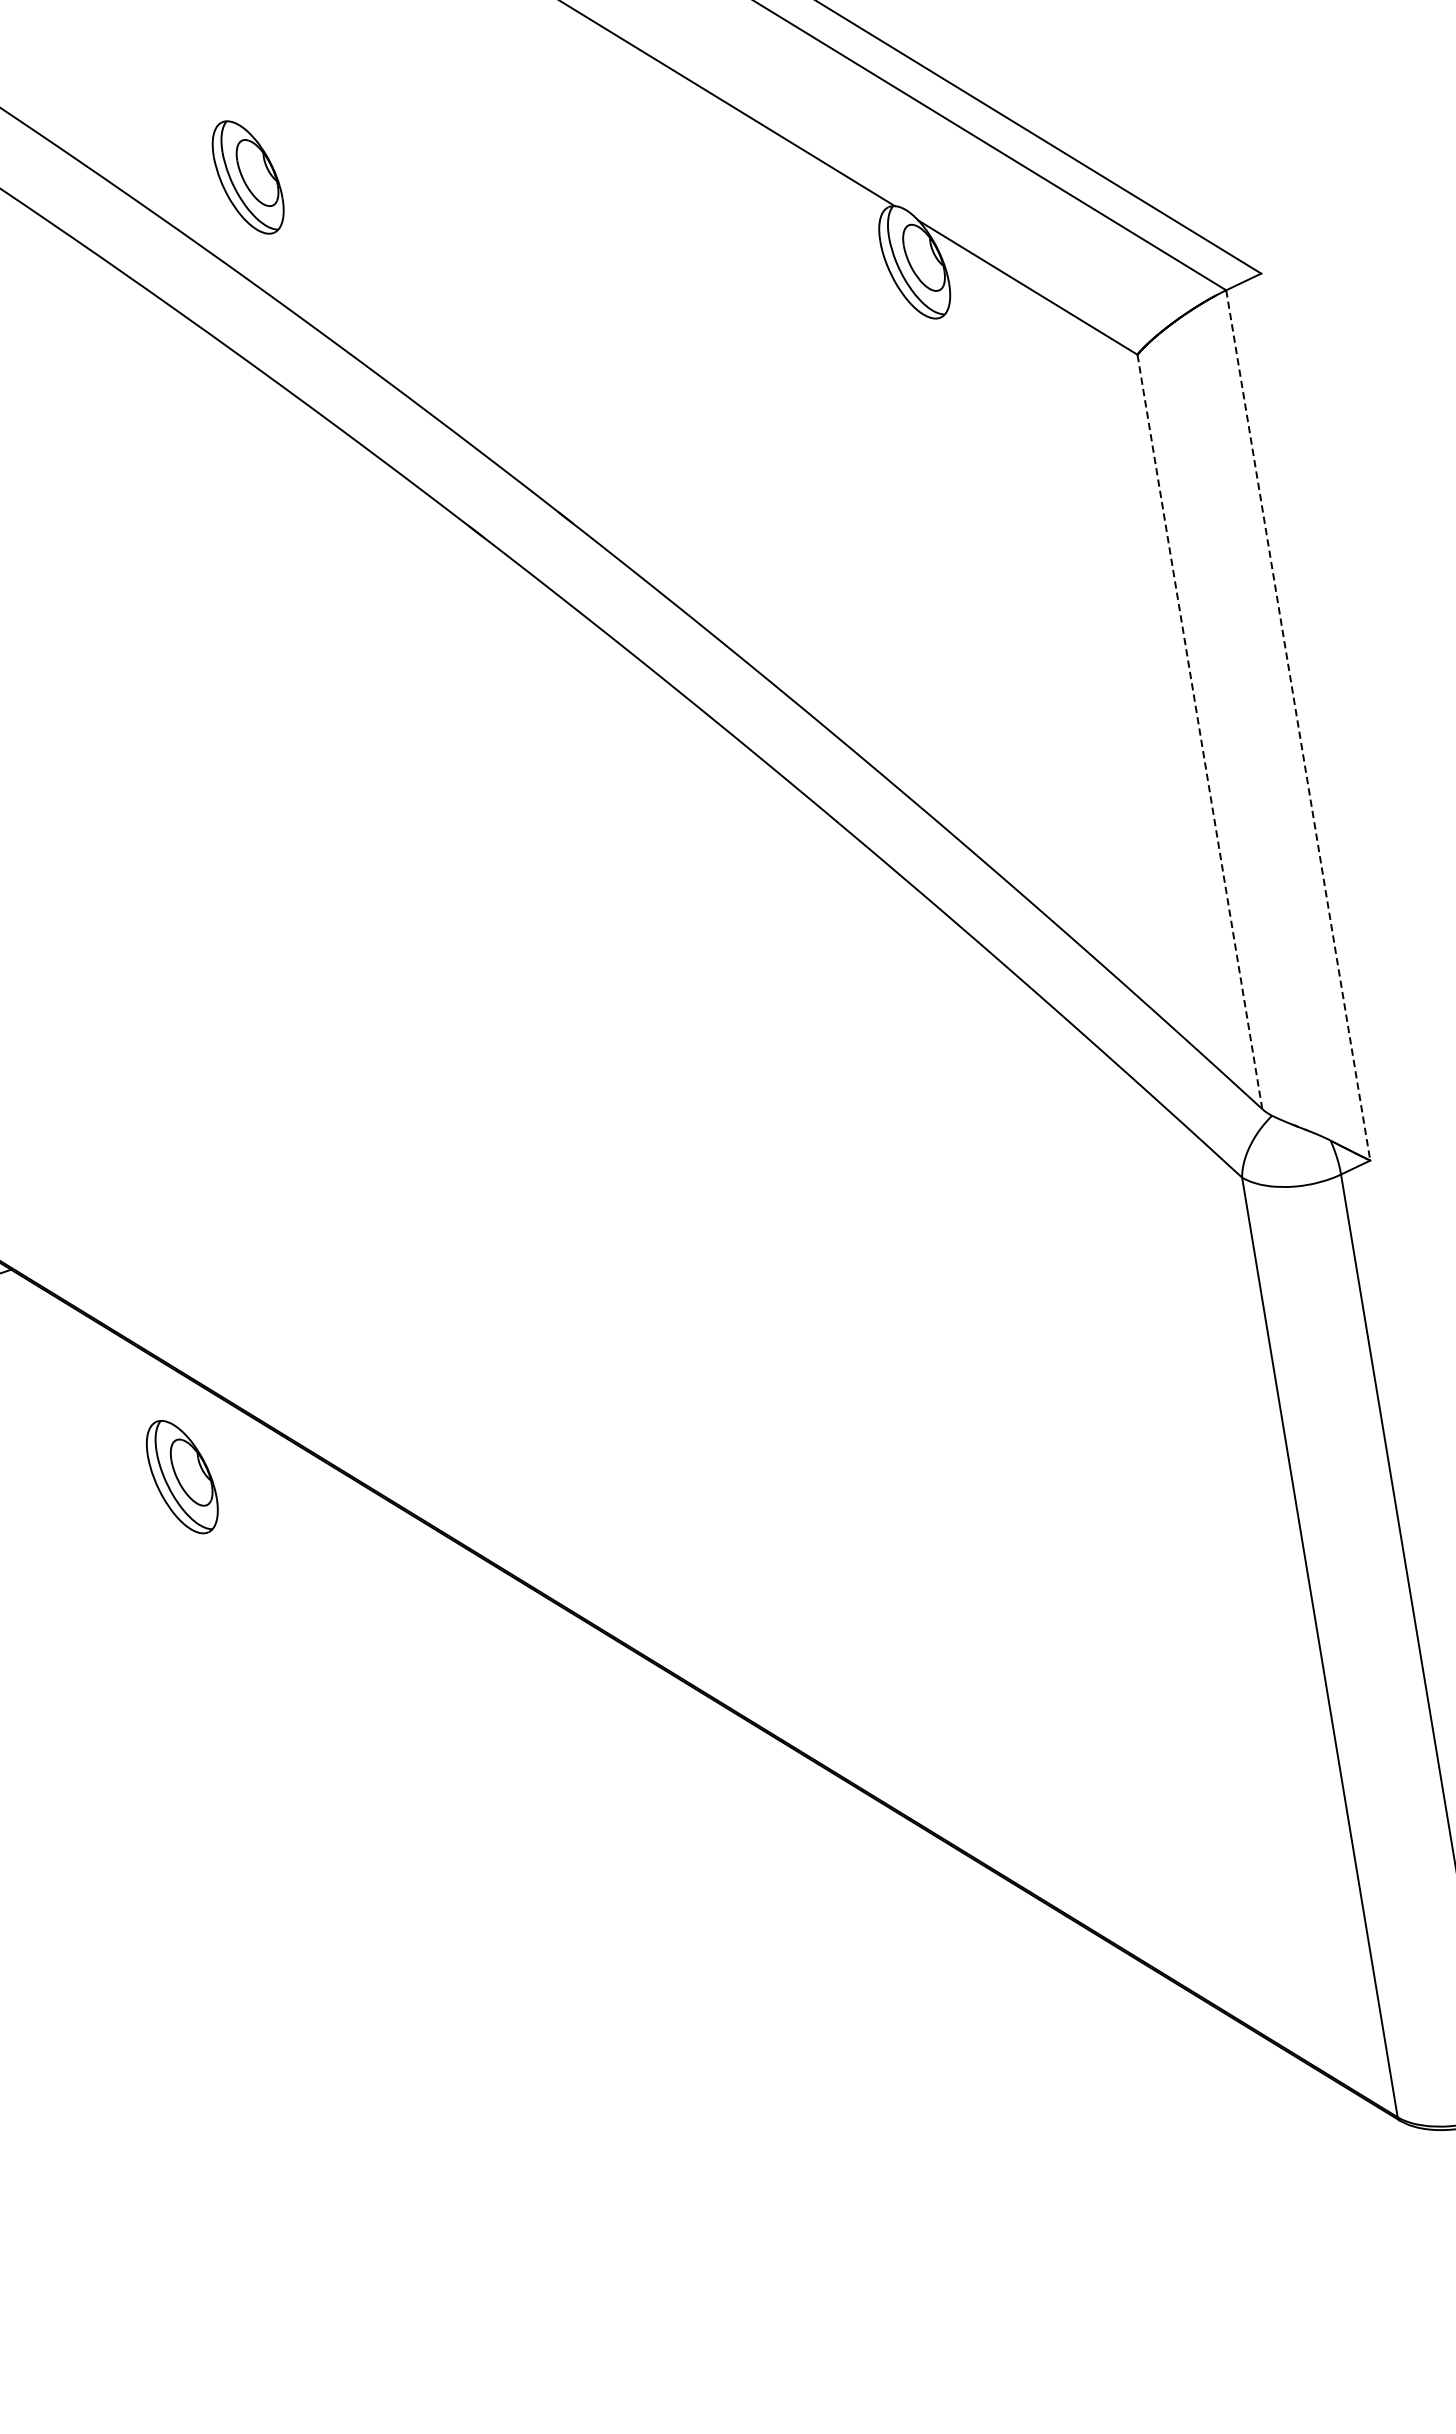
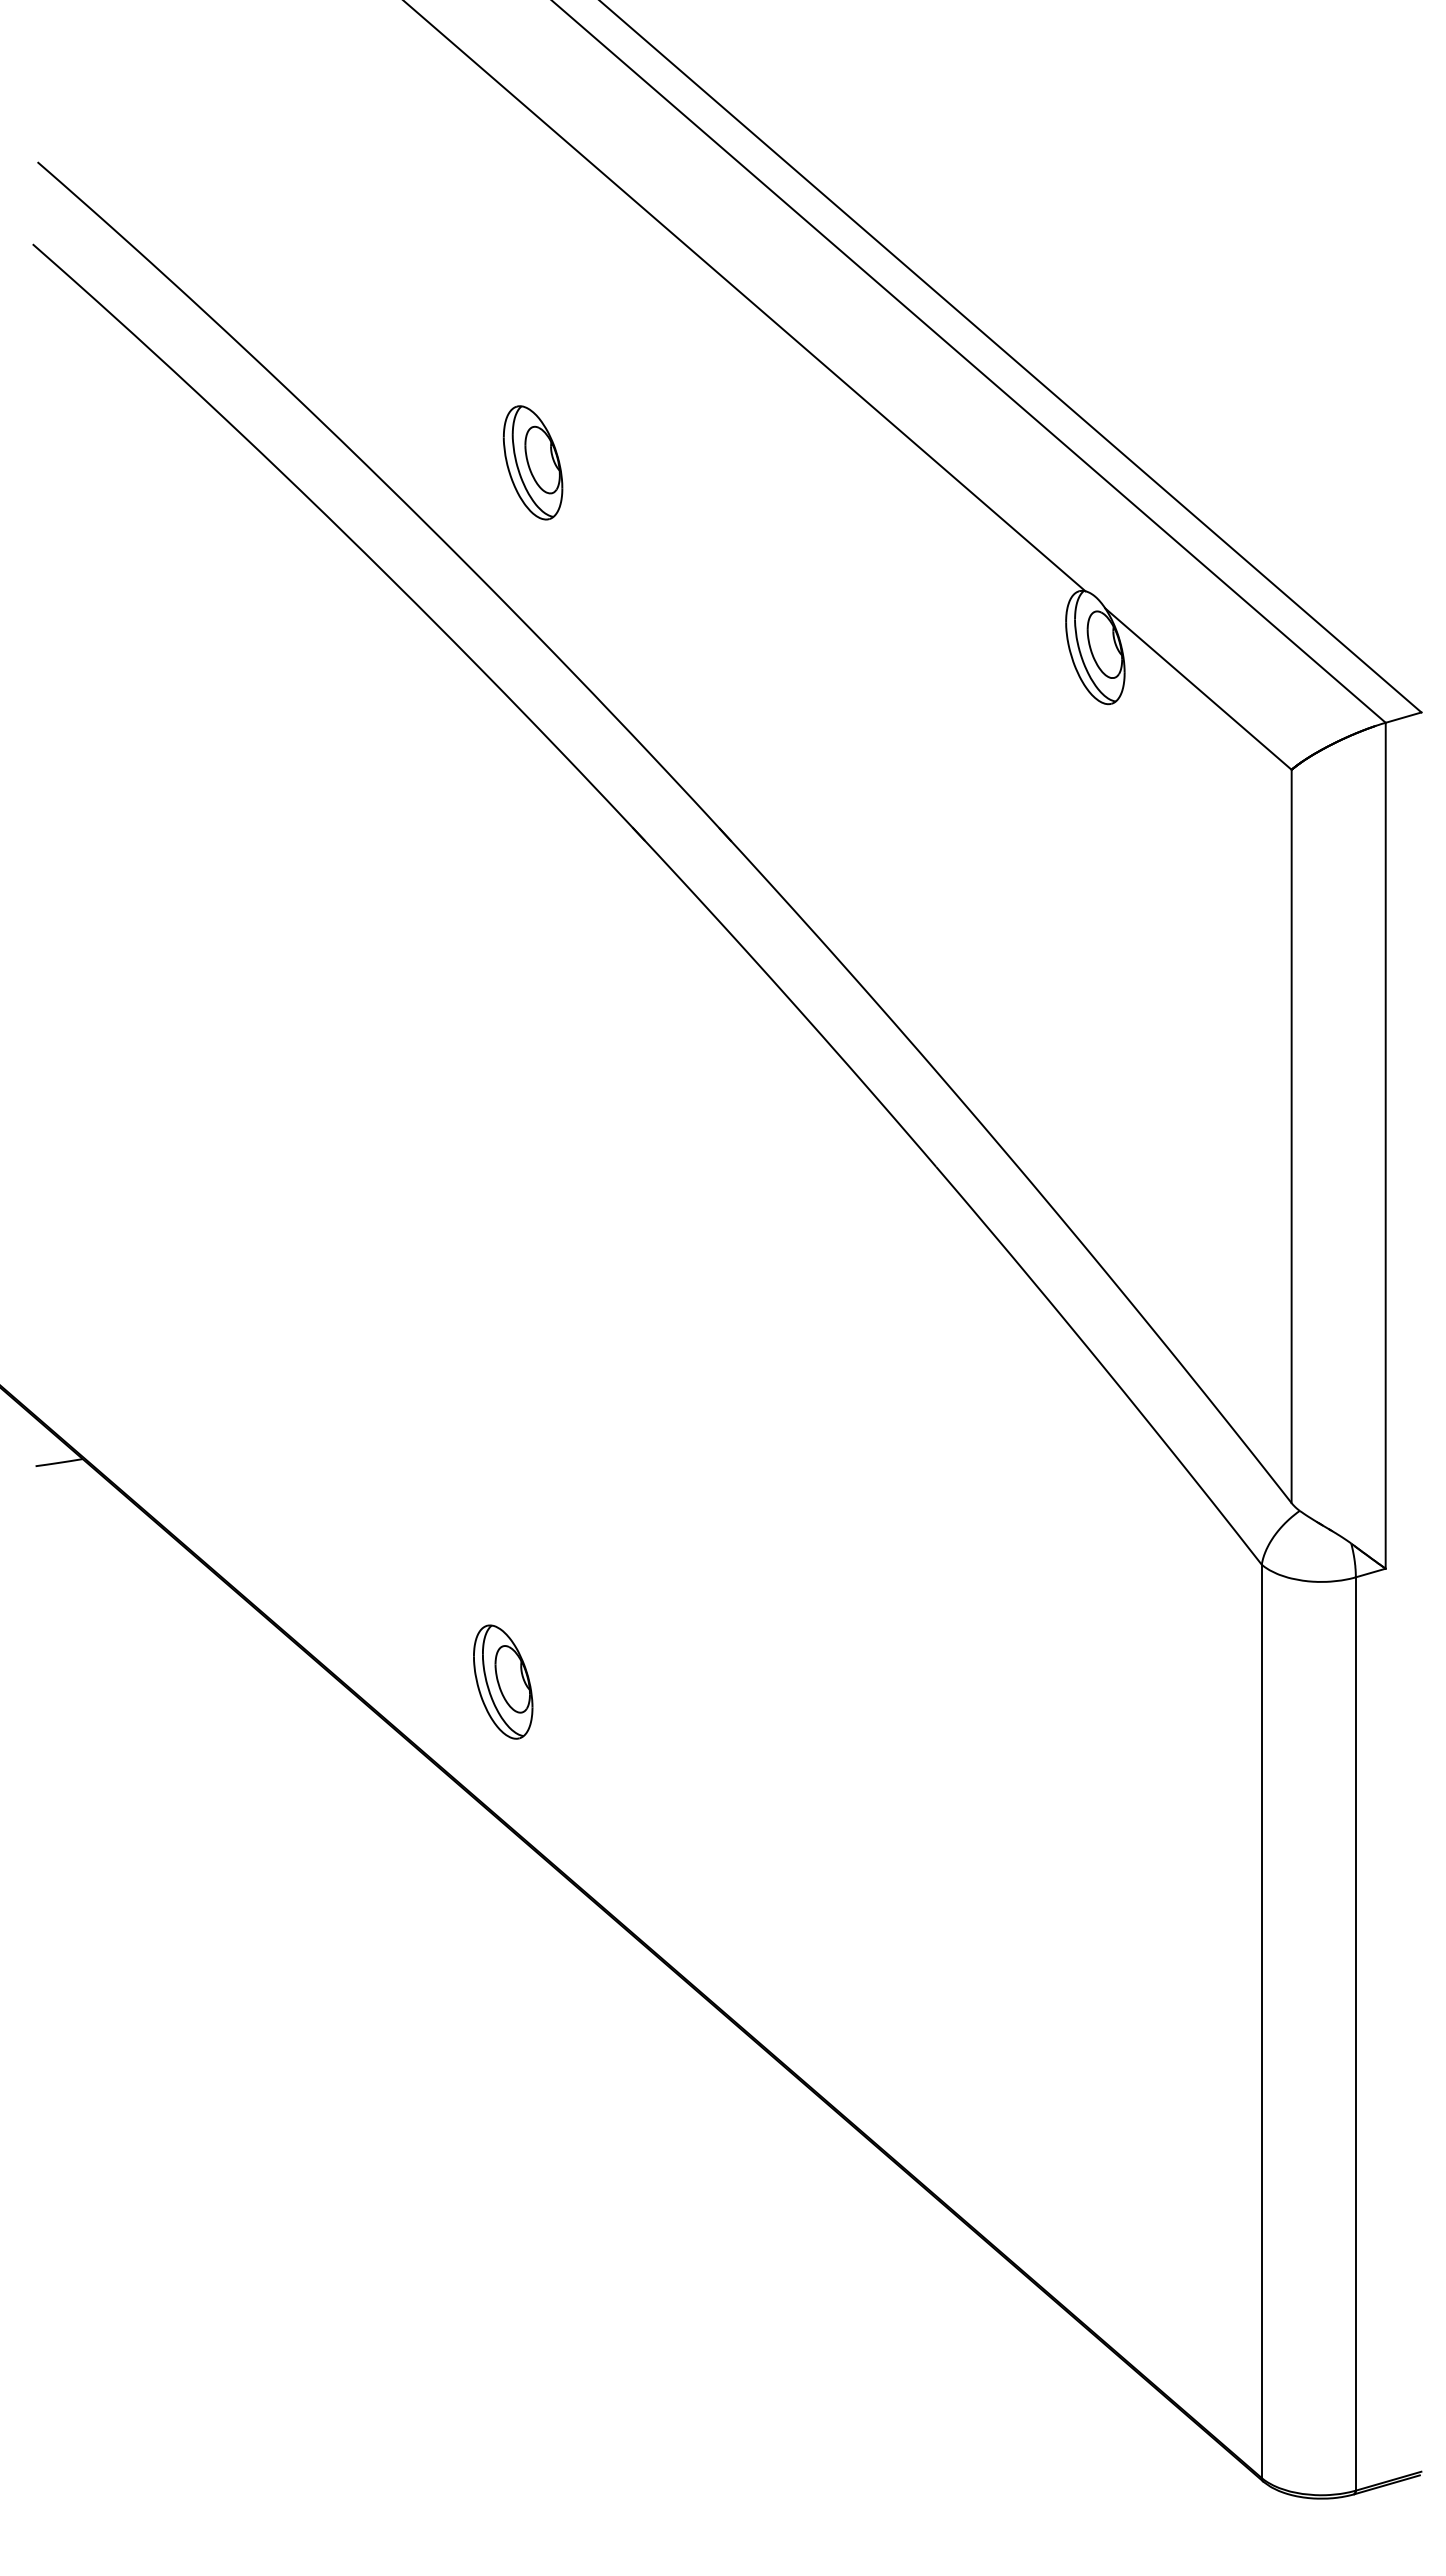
part: (247, 177) -> (532, 462), moved
line: (1298, 725) -> (1385, 1145), dashed -> solid
line: (1199, 731) -> (1291, 1136), dashed -> solid
part: (182, 1476) -> (503, 1681), moved

